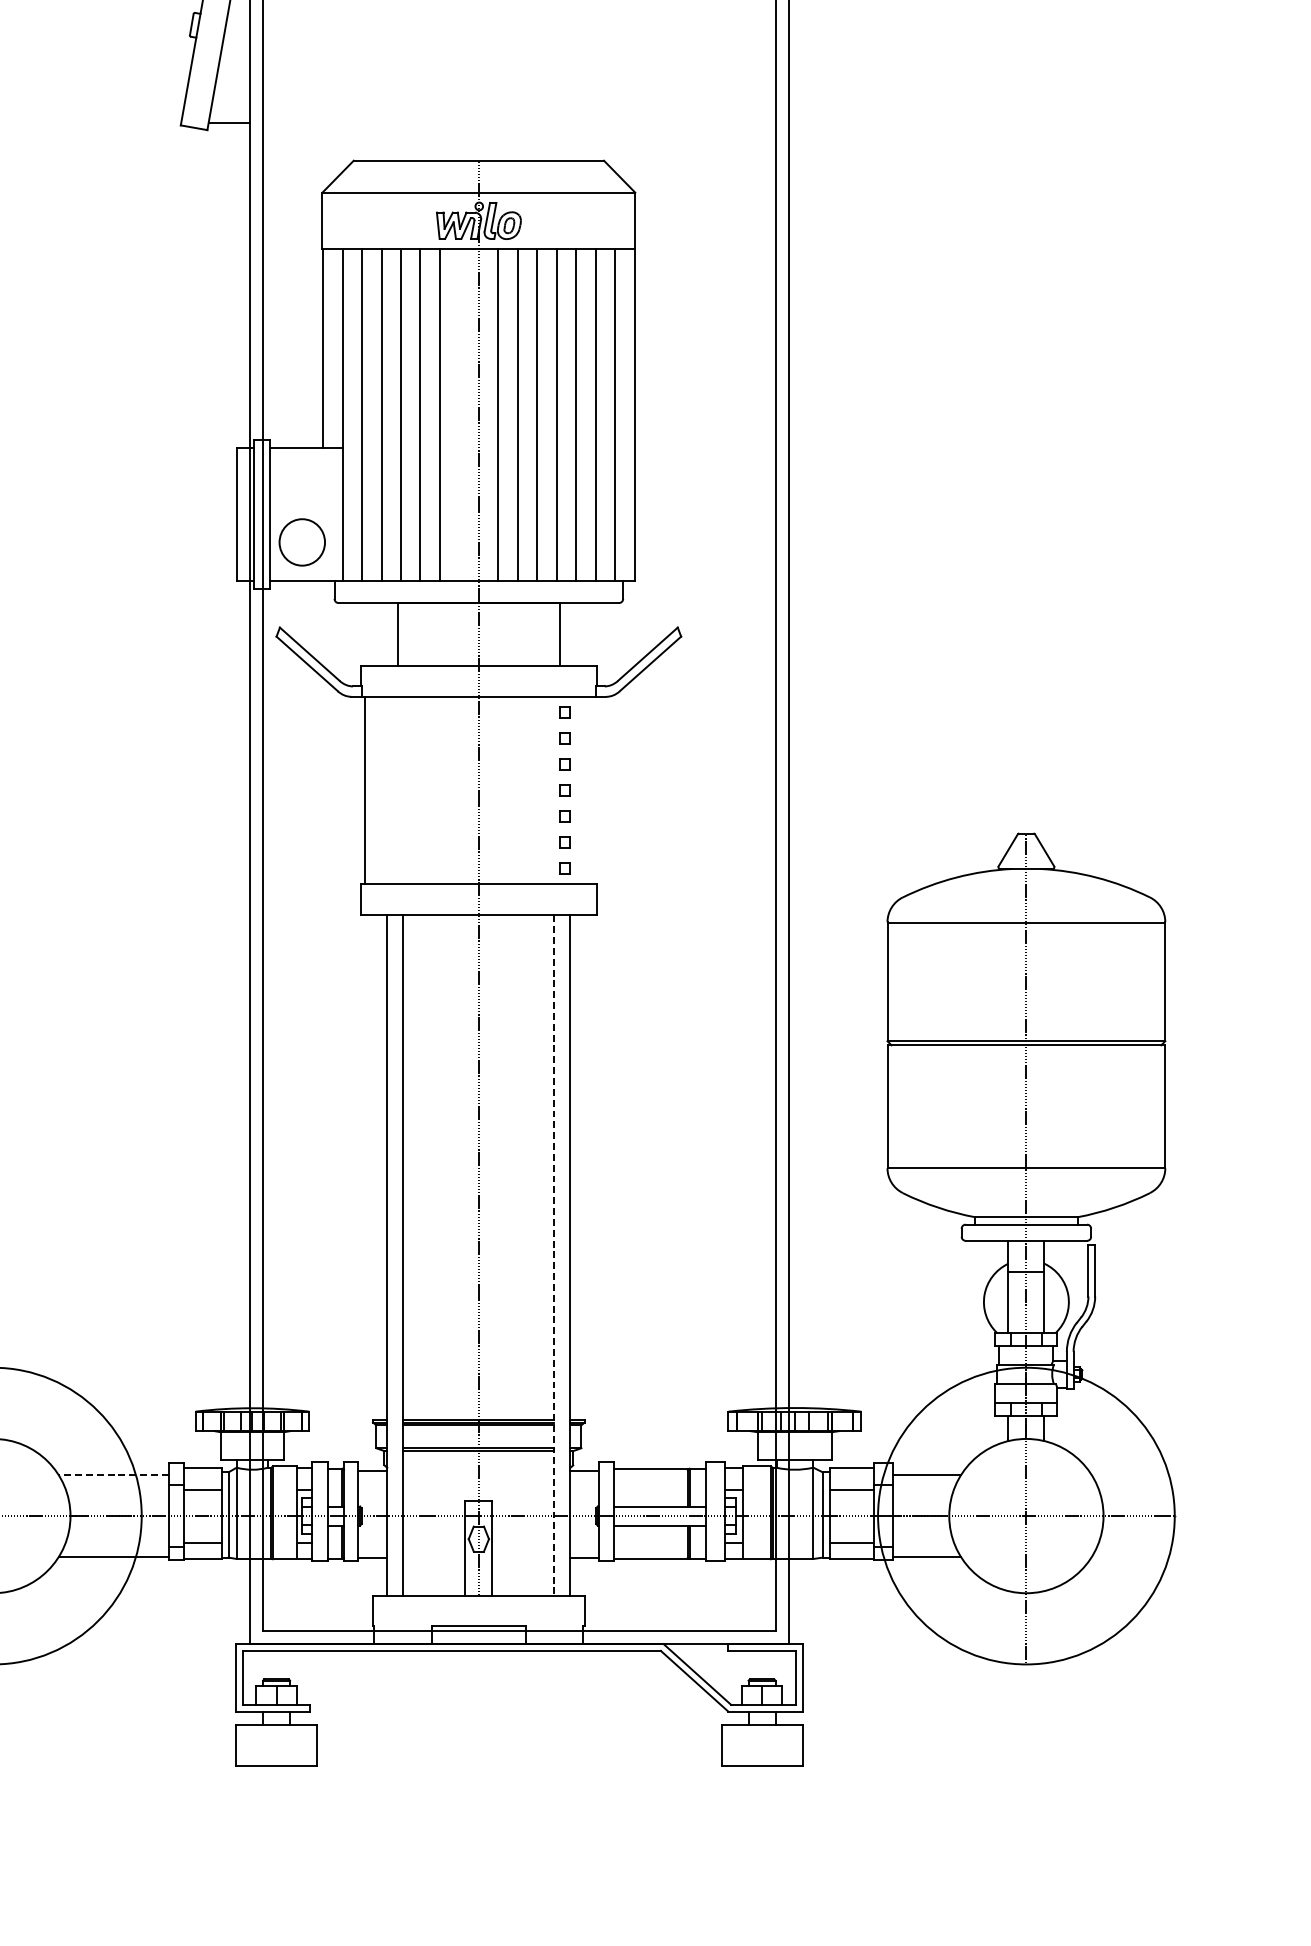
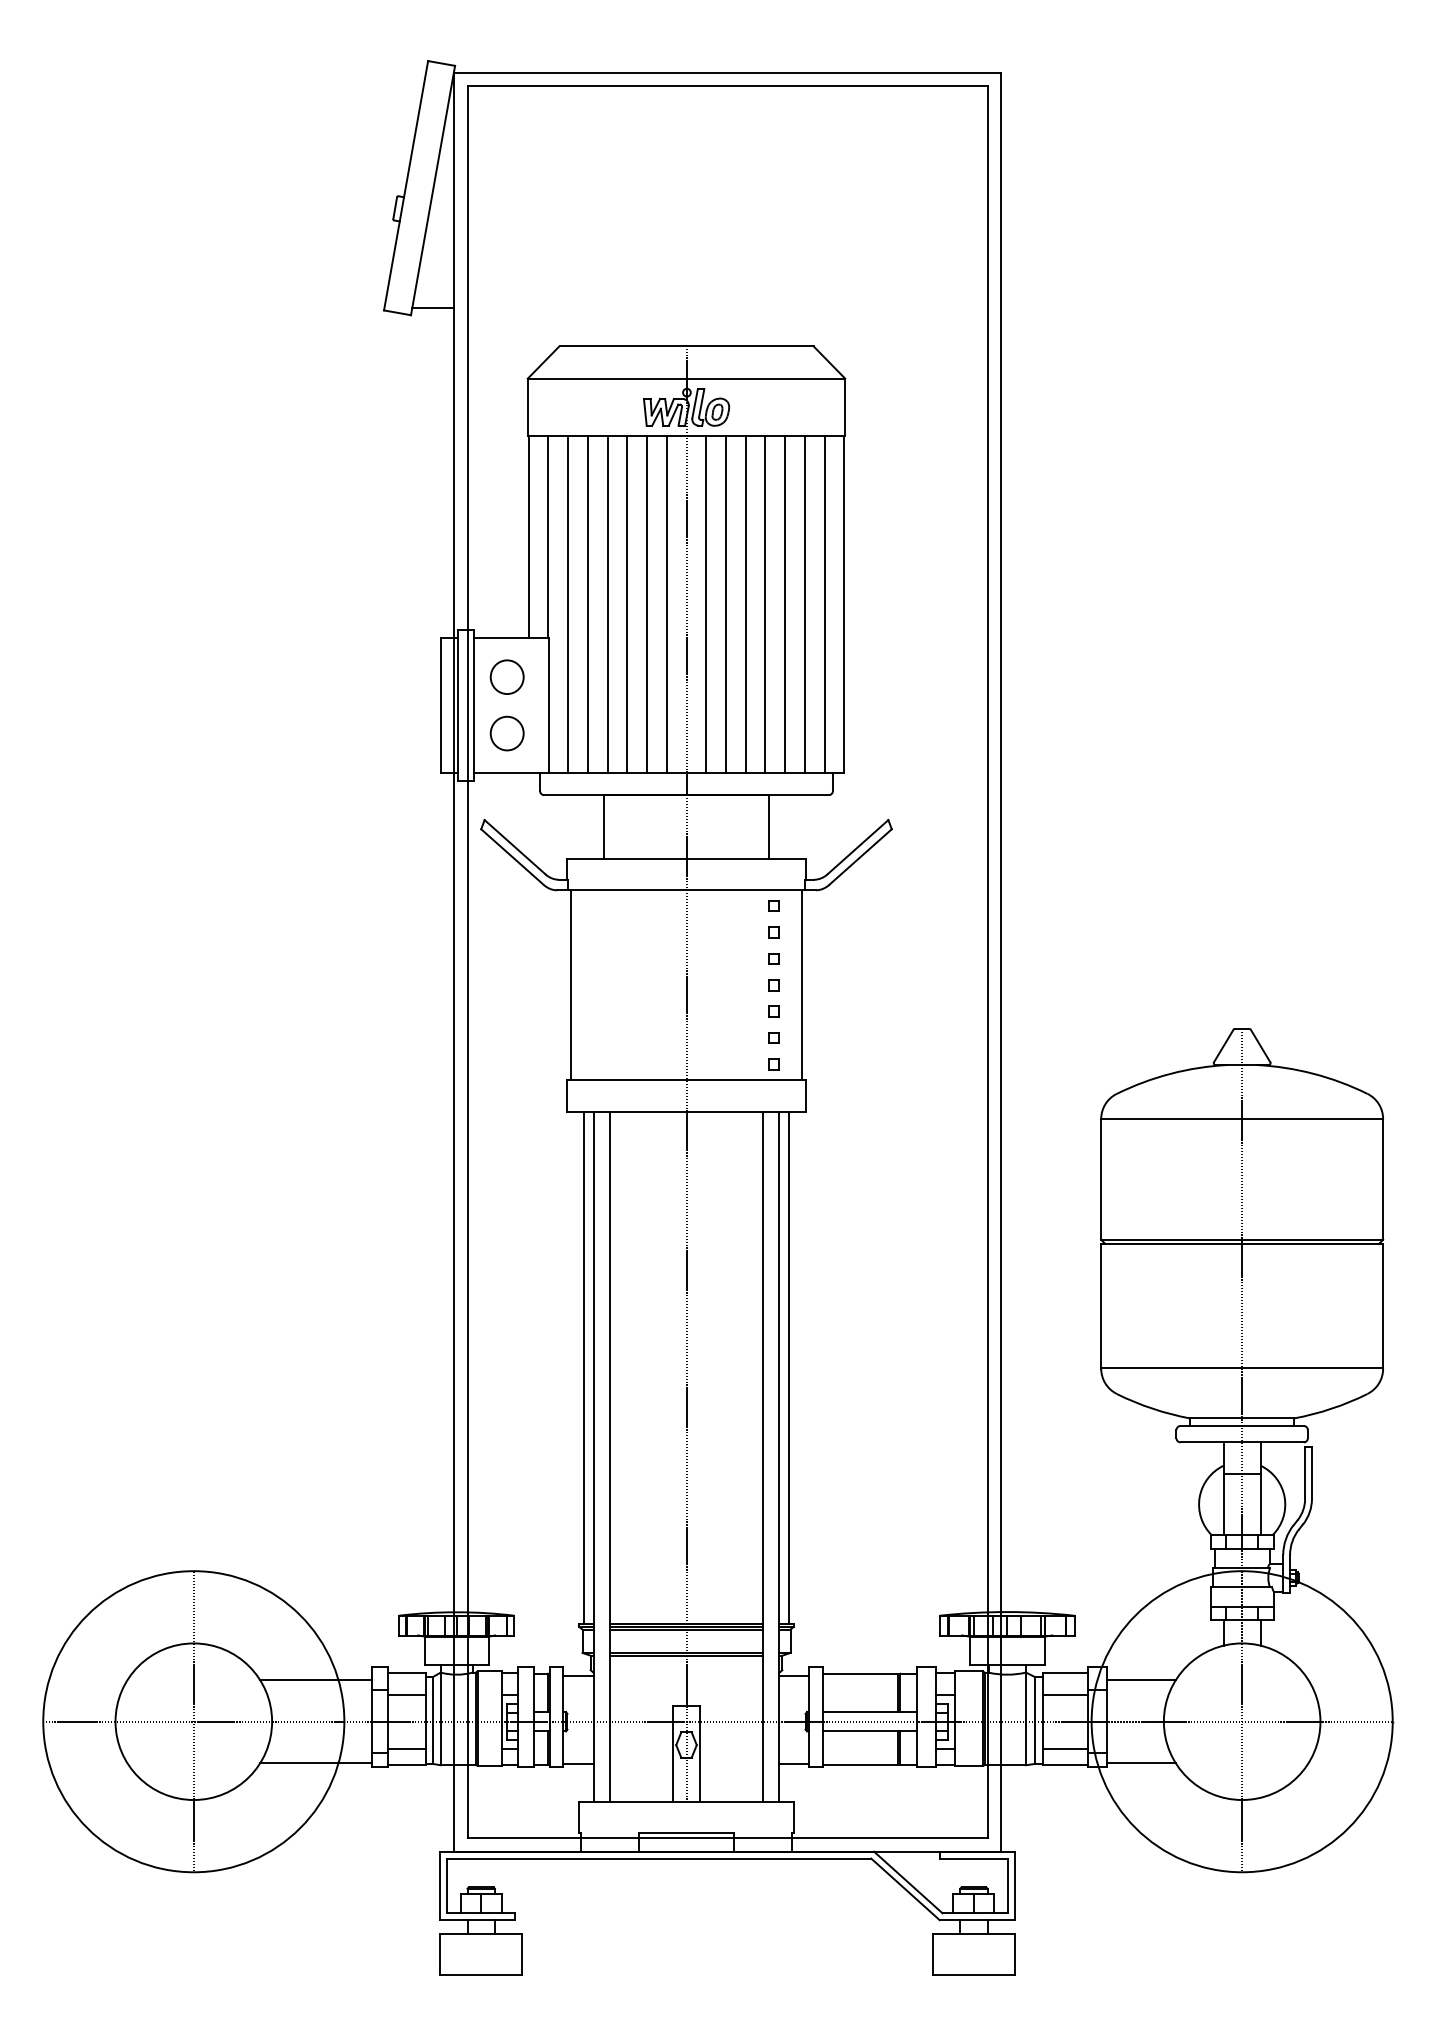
line: (459, 415) -> (666, 604), added
part: (301, 486) -> (506, 676), added
part: (301, 542) -> (506, 733), size x0.71
line: (593, 790) -> (802, 985), added
line: (377, 1167) -> (583, 1367), added
line: (580, 1167) -> (789, 1367), added
line: (554, 1255) -> (763, 1457), dashed -> solid
line: (113, 1475) -> (315, 1680), dashed -> solid

